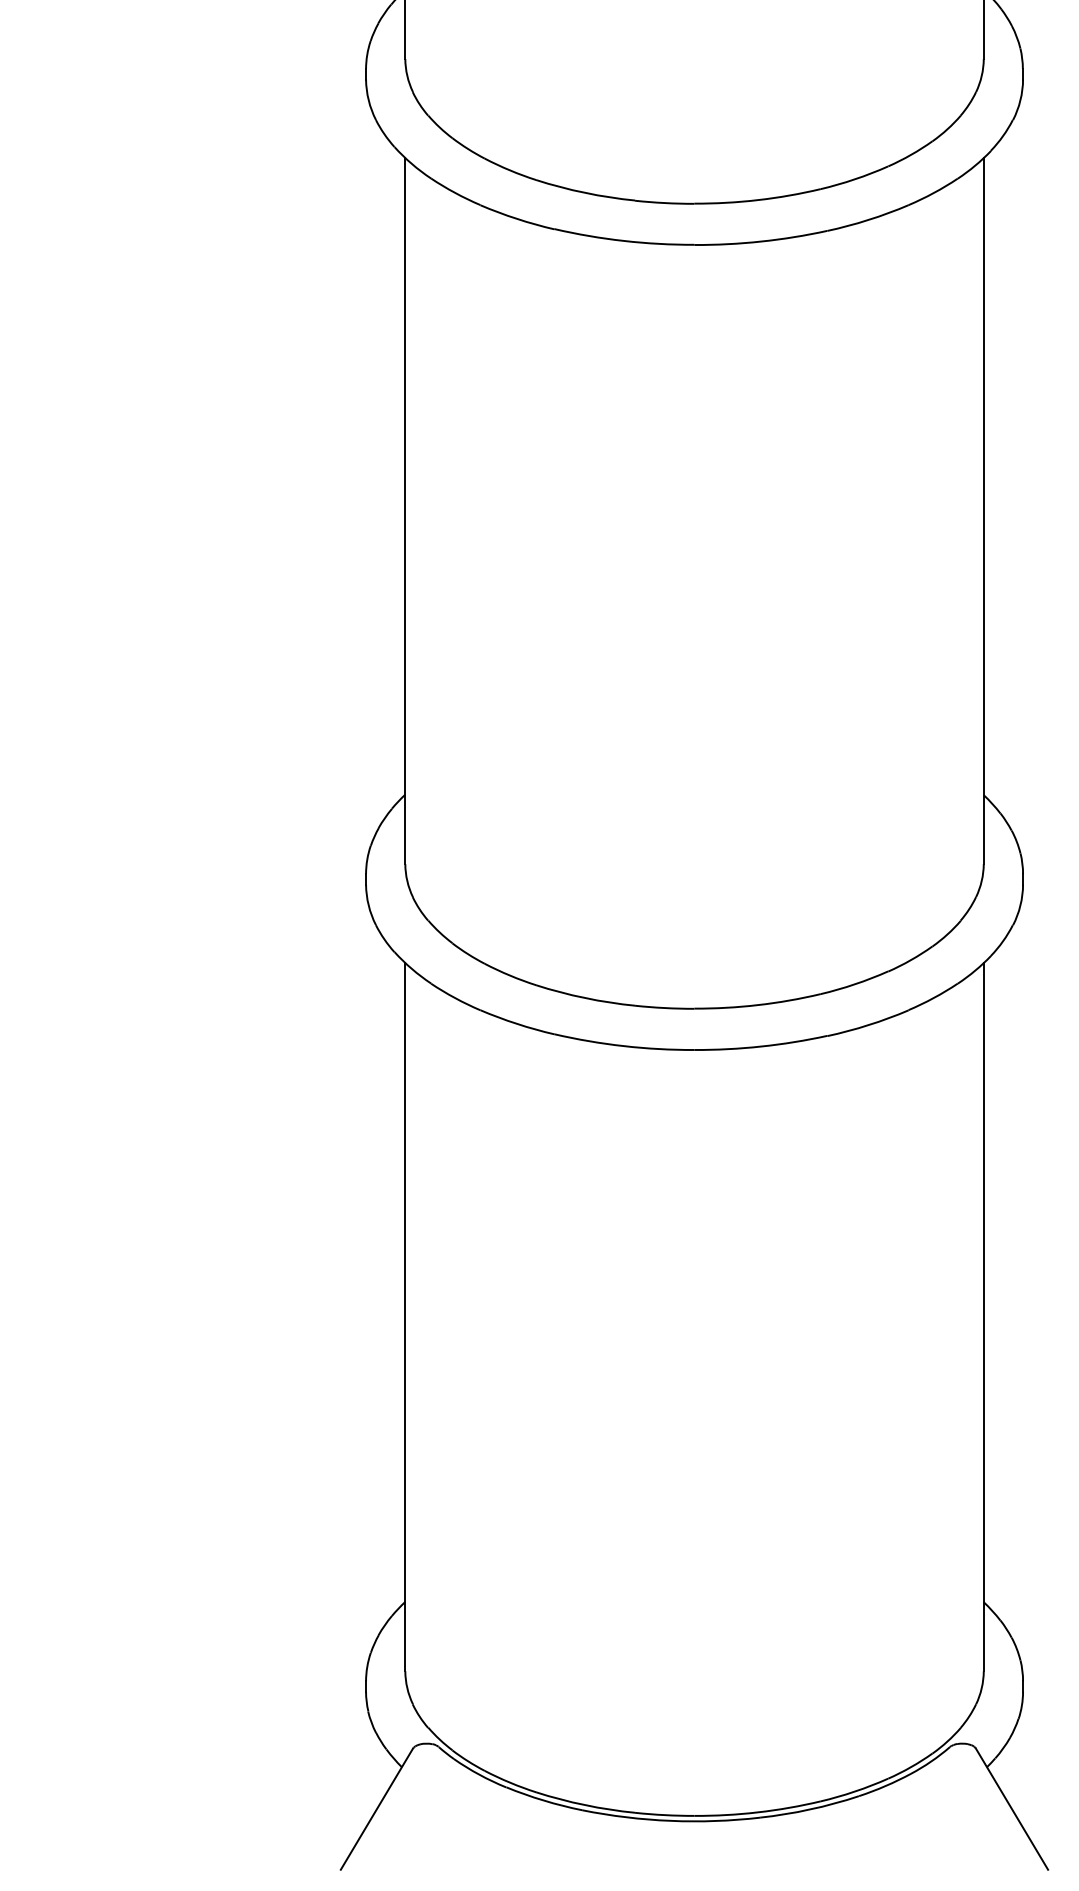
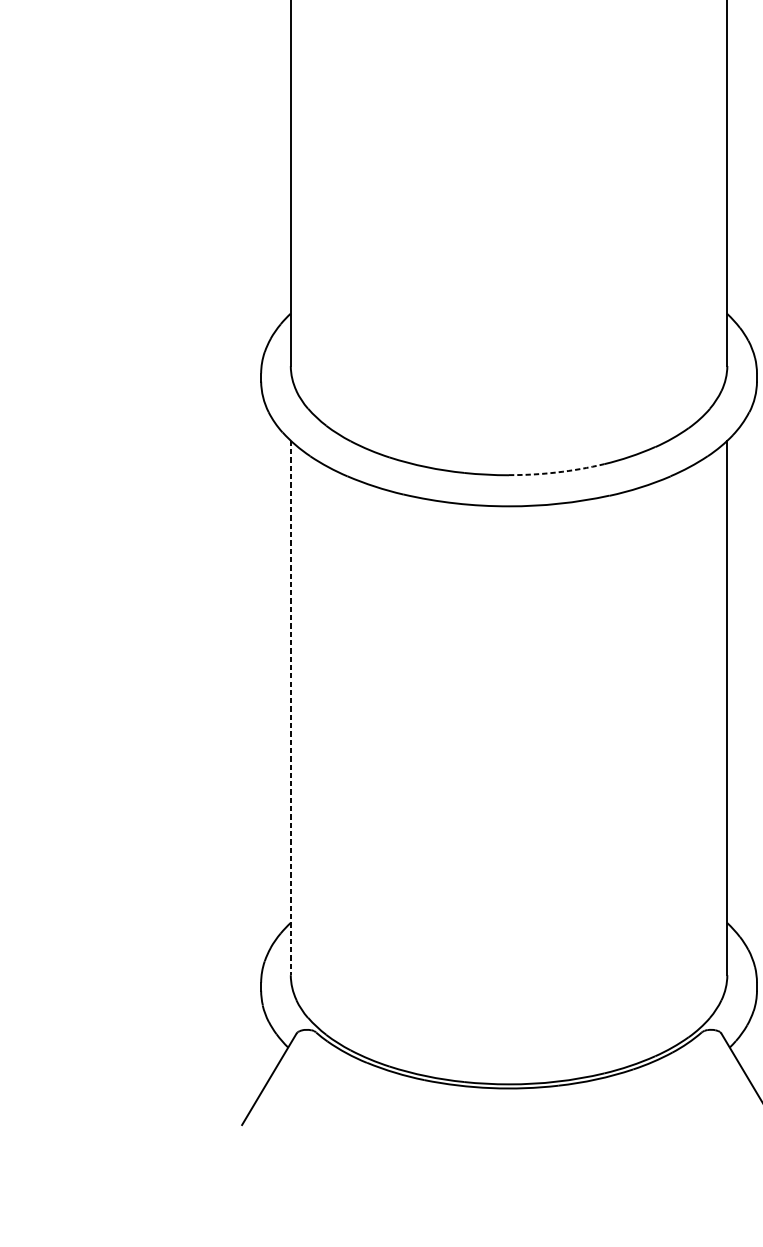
arc: (758, 1005) -> (557, 472), solid -> dashed
line: (405, 1317) -> (290, 708), solid -> dashed

